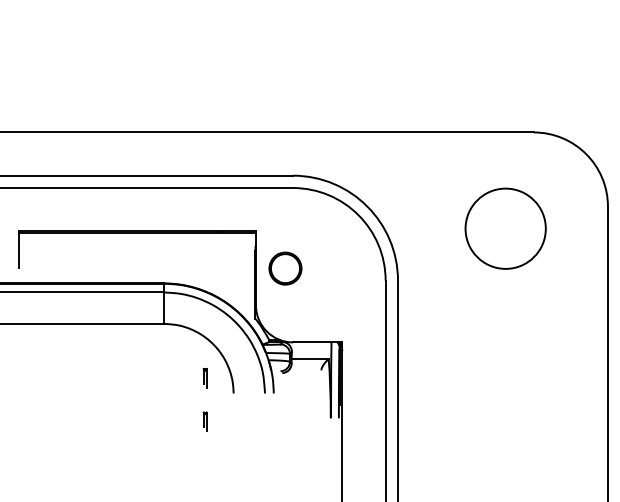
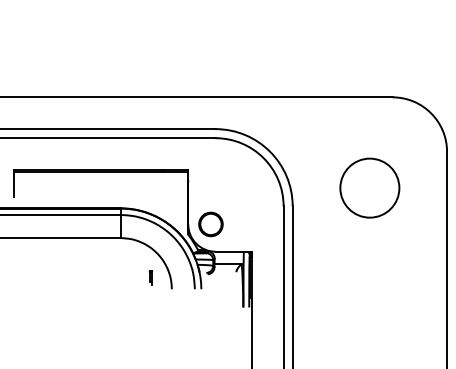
circle: (505, 227) -> (369, 187), moved
part: (284, 268) -> (210, 224), moved
part: (204, 421) -> (150, 309), removed

